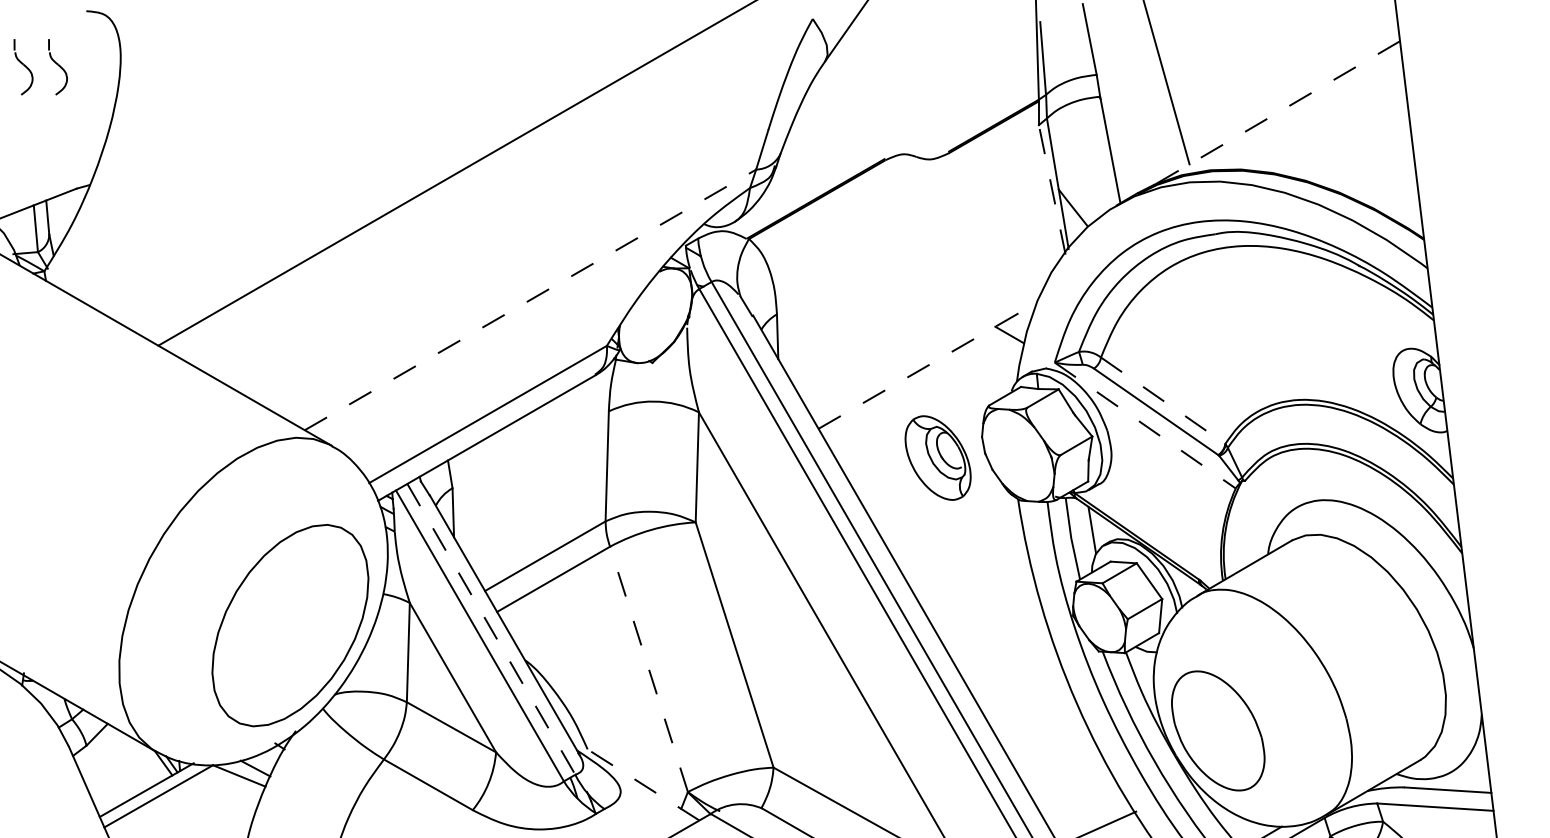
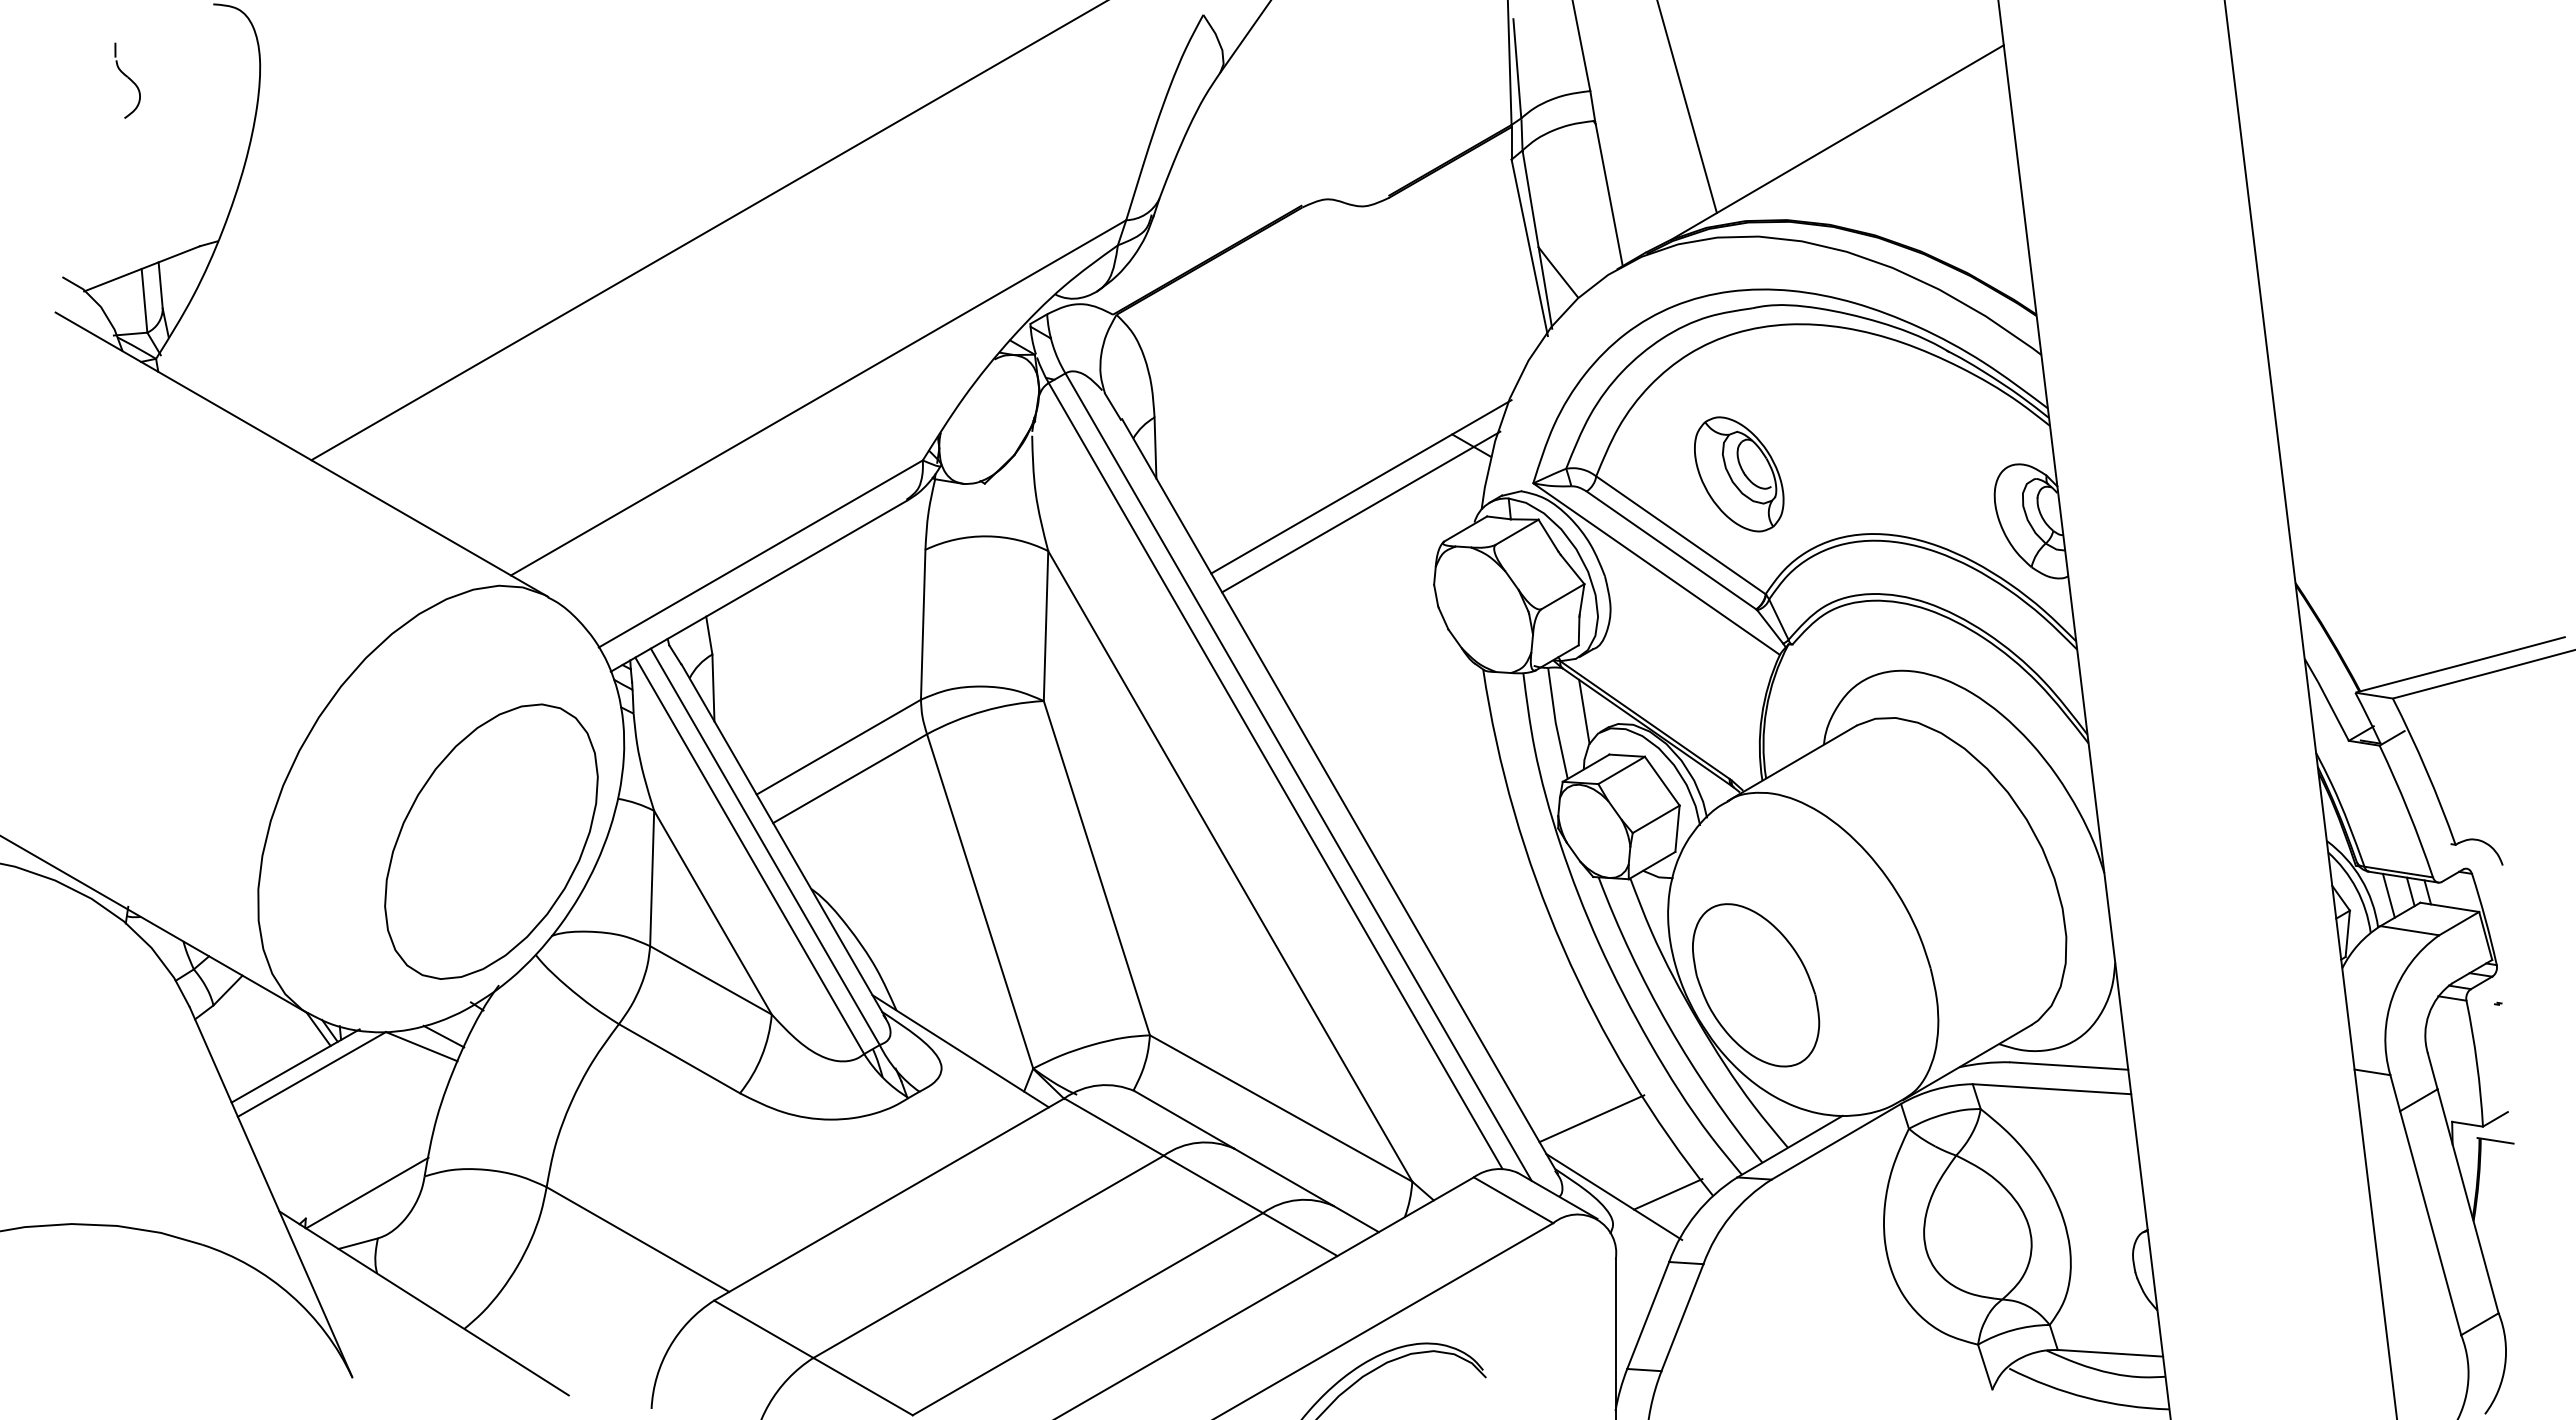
part: (57, 67) -> (174, 80), removed
line: (1278, 112) -> (1837, 142), dashed -> solid
line: (1052, 189) -> (1529, 247), dashed -> solid
line: (531, 299) -> (819, 397), dashed -> solid
line: (928, 364) -> (1361, 486), dashed -> solid
line: (928, 383) -> (1361, 511), added
line: (1163, 400) -> (1681, 535), dashed -> solid
line: (1145, 425) -> (1657, 569), dashed -> solid
part: (938, 458) -> (1739, 474), moved
line: (491, 629) -> (765, 846), dashed -> solid
line: (648, 668) -> (979, 900), dashed -> solid
line: (634, 779) -> (960, 1051), dashed -> solid

